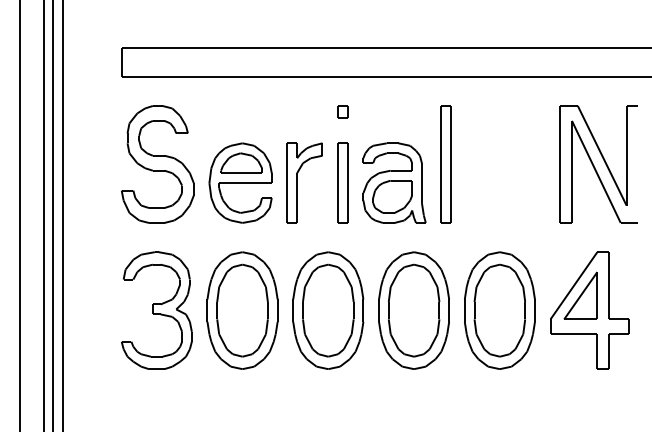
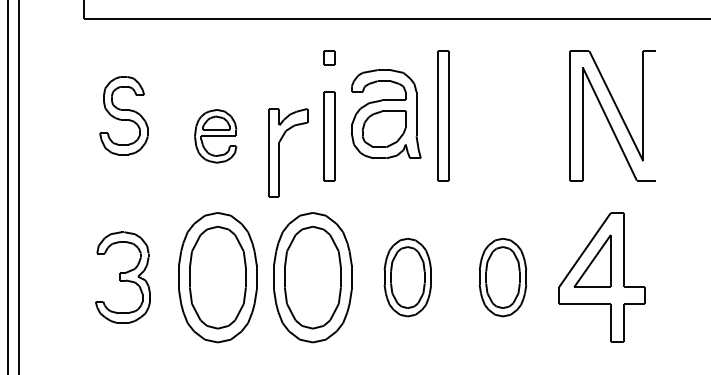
part: (157, 164) -> (123, 115), size x0.6
part: (240, 182) -> (215, 135), size x0.6
part: (297, 182) -> (279, 152), moved
part: (394, 182) -> (386, 113), moved
part: (156, 310) -> (122, 277), size x0.7
part: (413, 310) -> (407, 277), size x0.6
part: (499, 310) -> (502, 277), size x0.6

